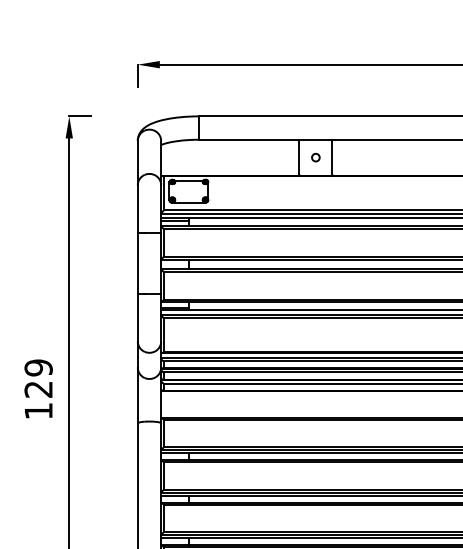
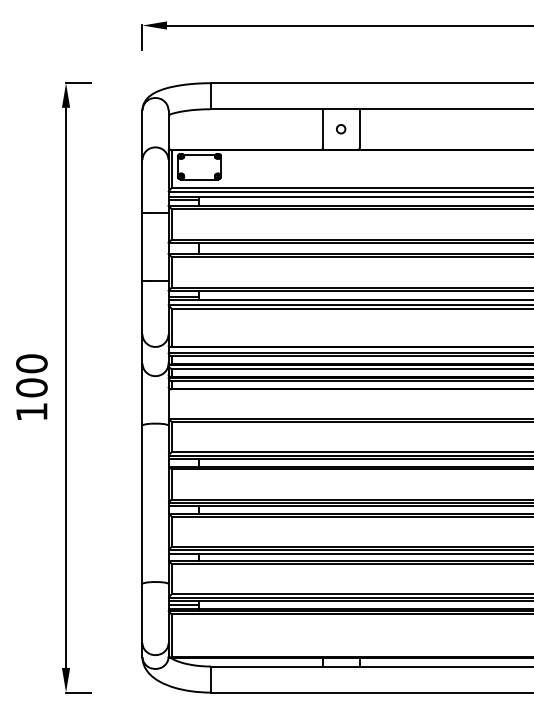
text: (38, 378) -> (31, 375), 129 -> 100

